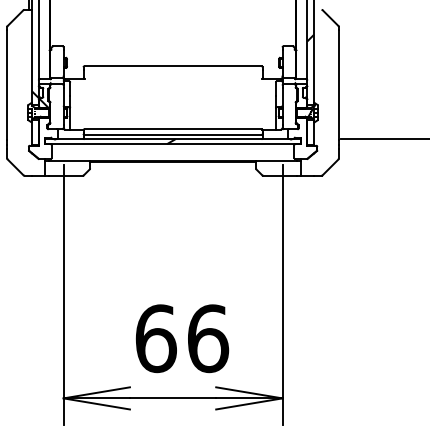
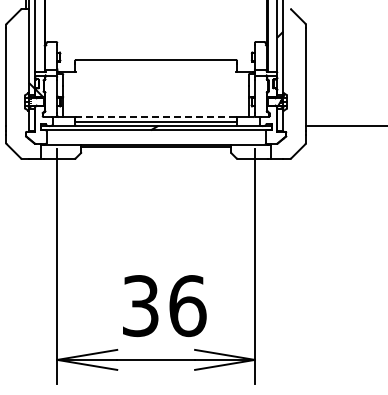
line: (173, 128) -> (156, 116), solid -> dashed
text: (155, 339) -> (140, 306), 66 -> 36

